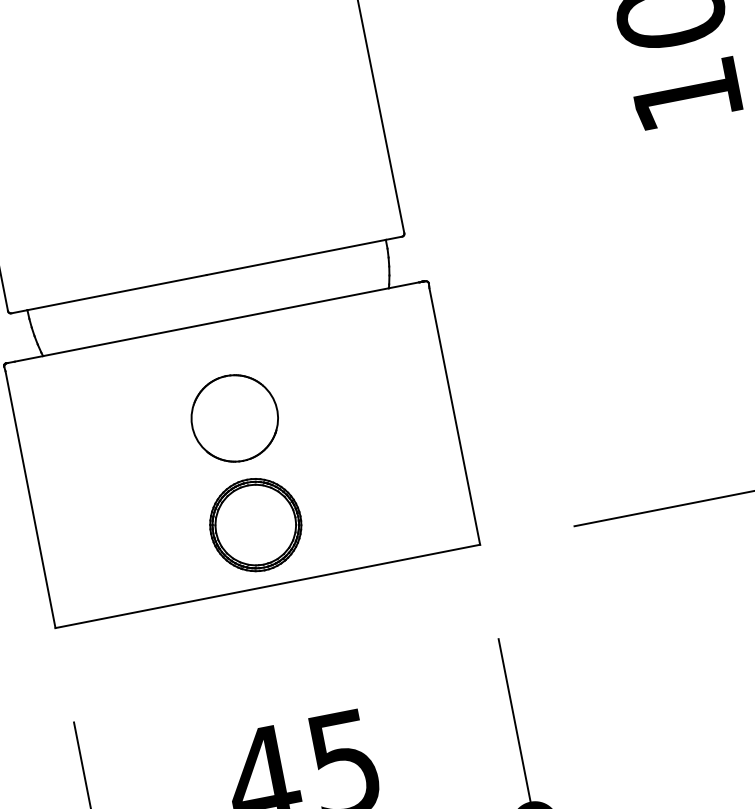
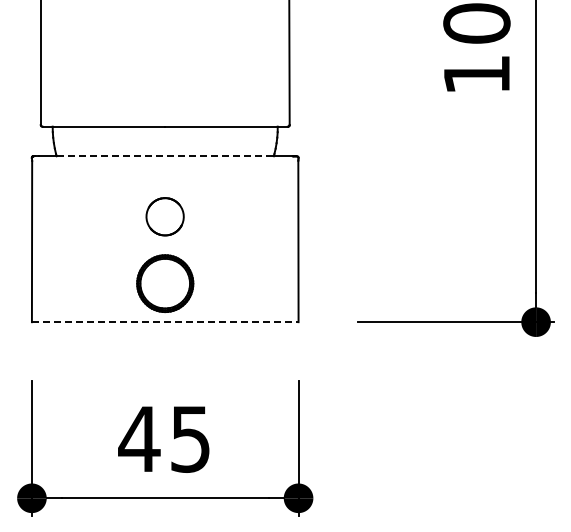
line: (216, 322) -> (165, 156), solid -> dashed
part: (233, 418) -> (164, 216), size x0.7
line: (268, 586) -> (165, 322), solid -> dashed

